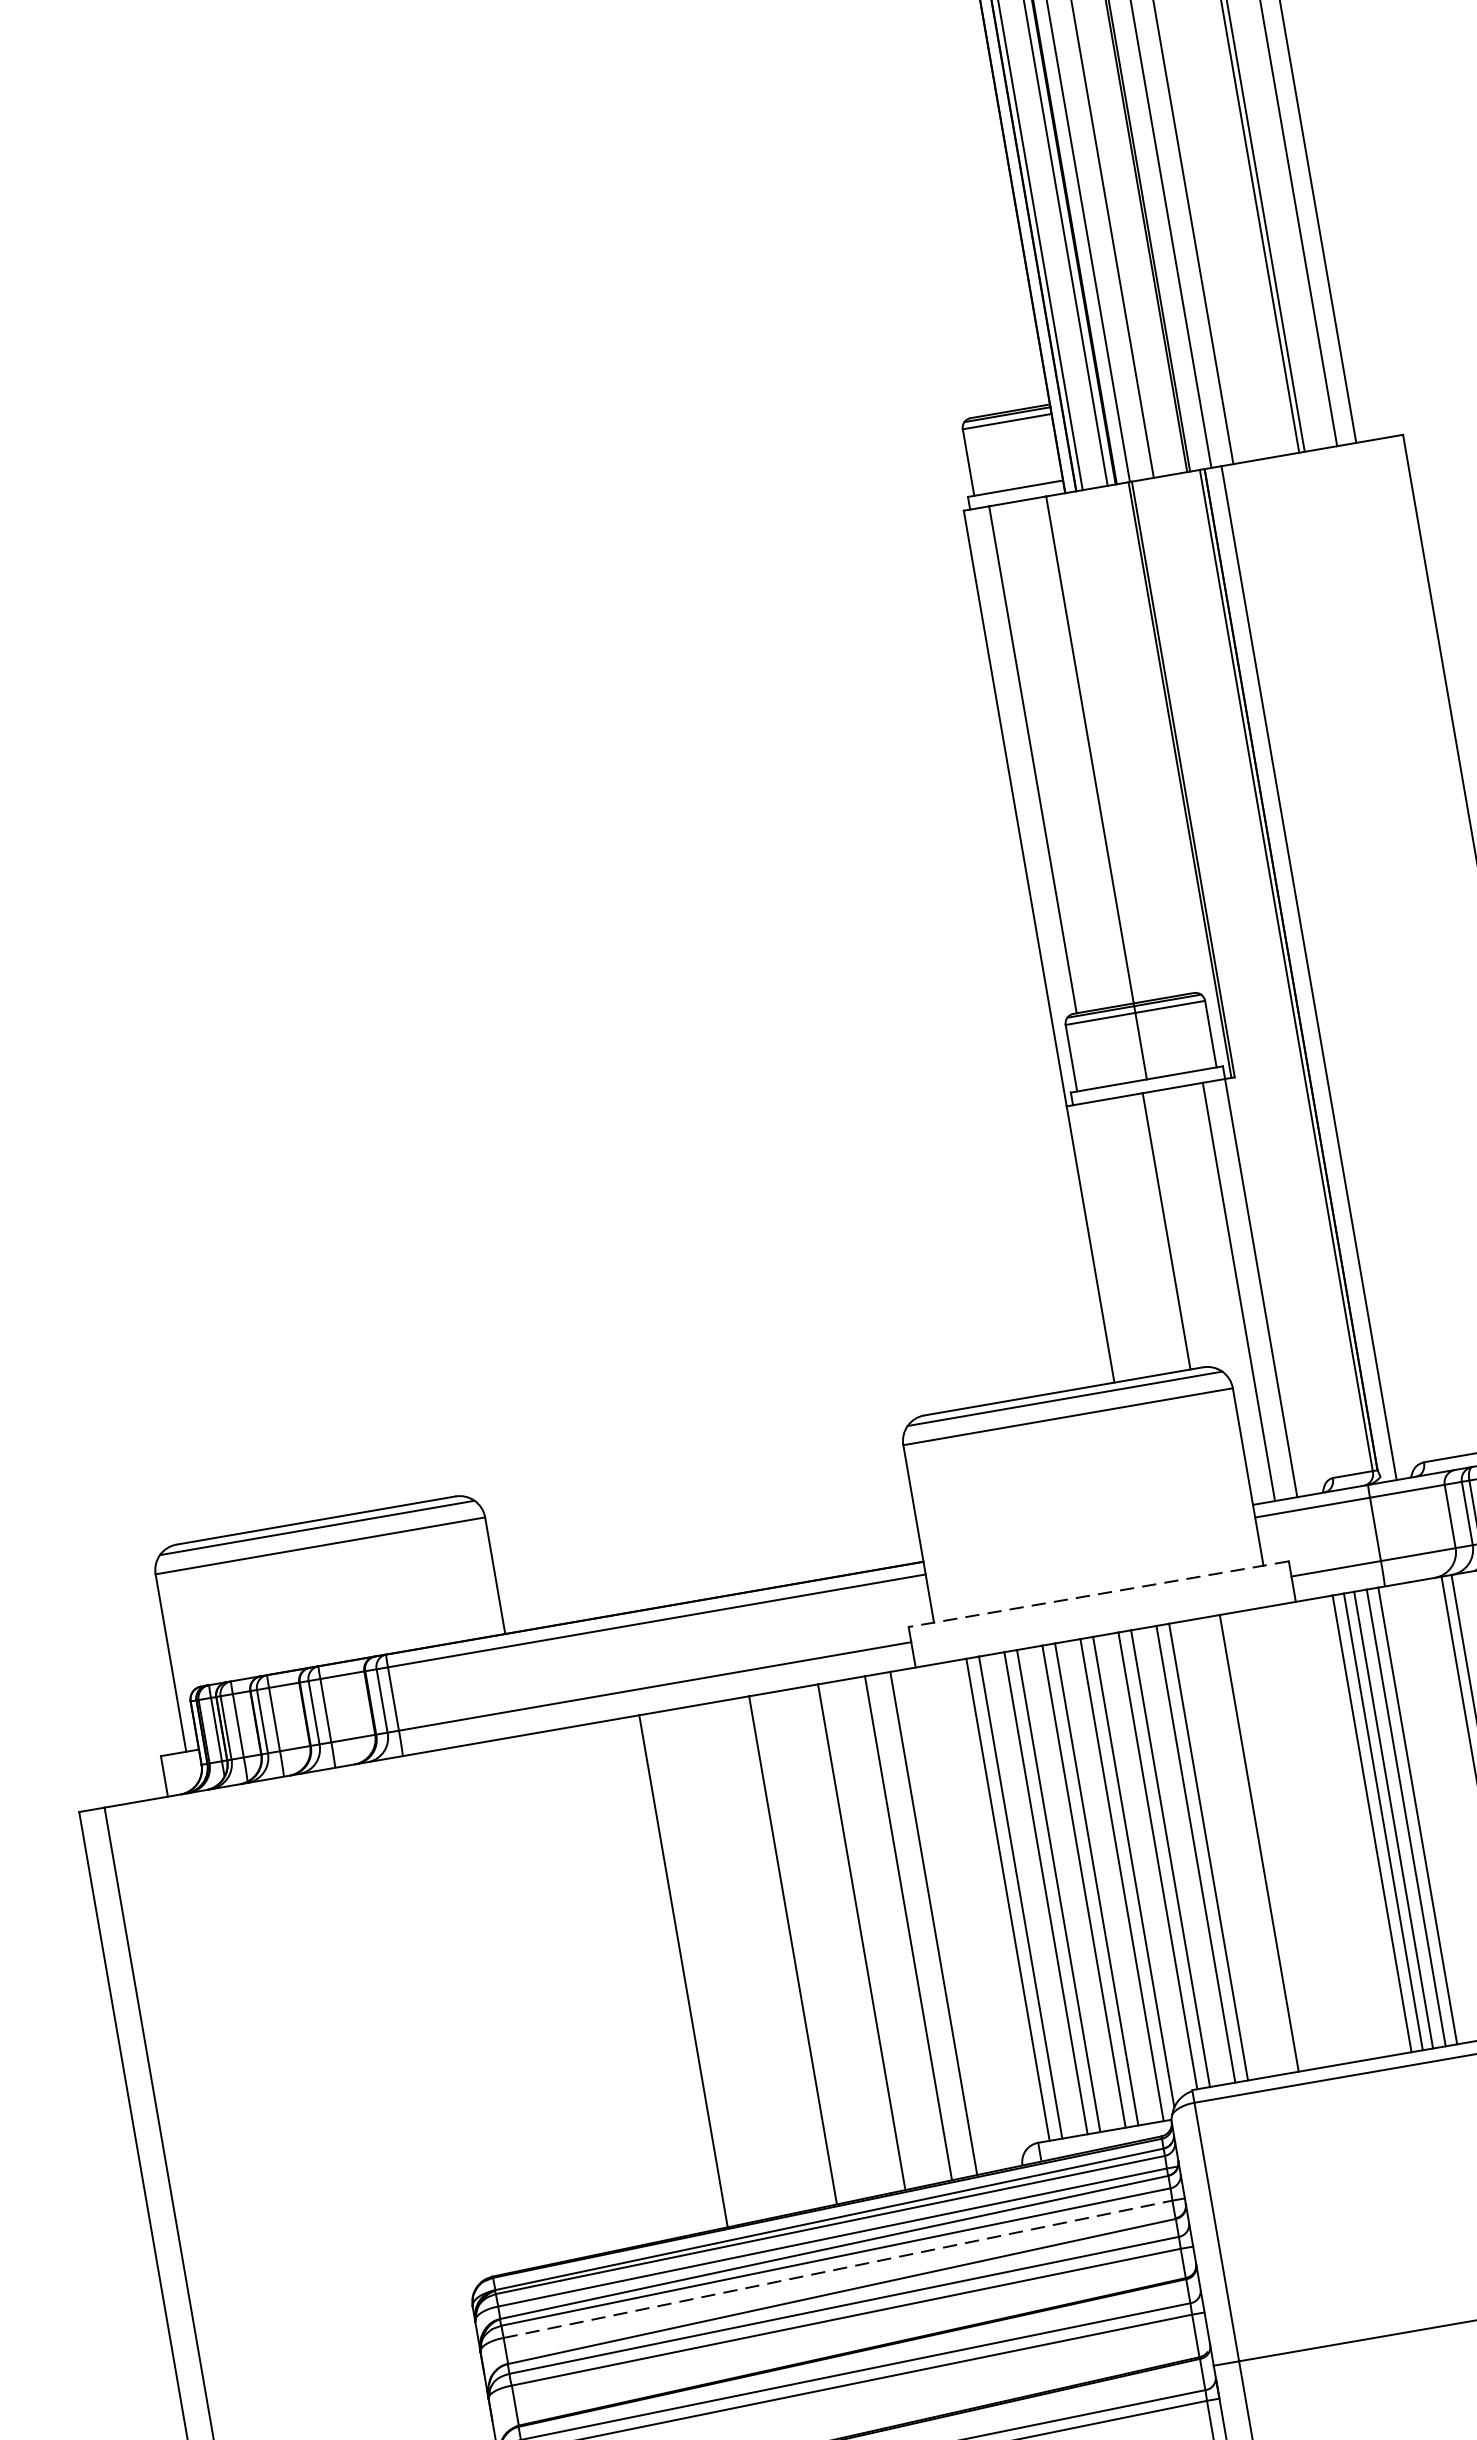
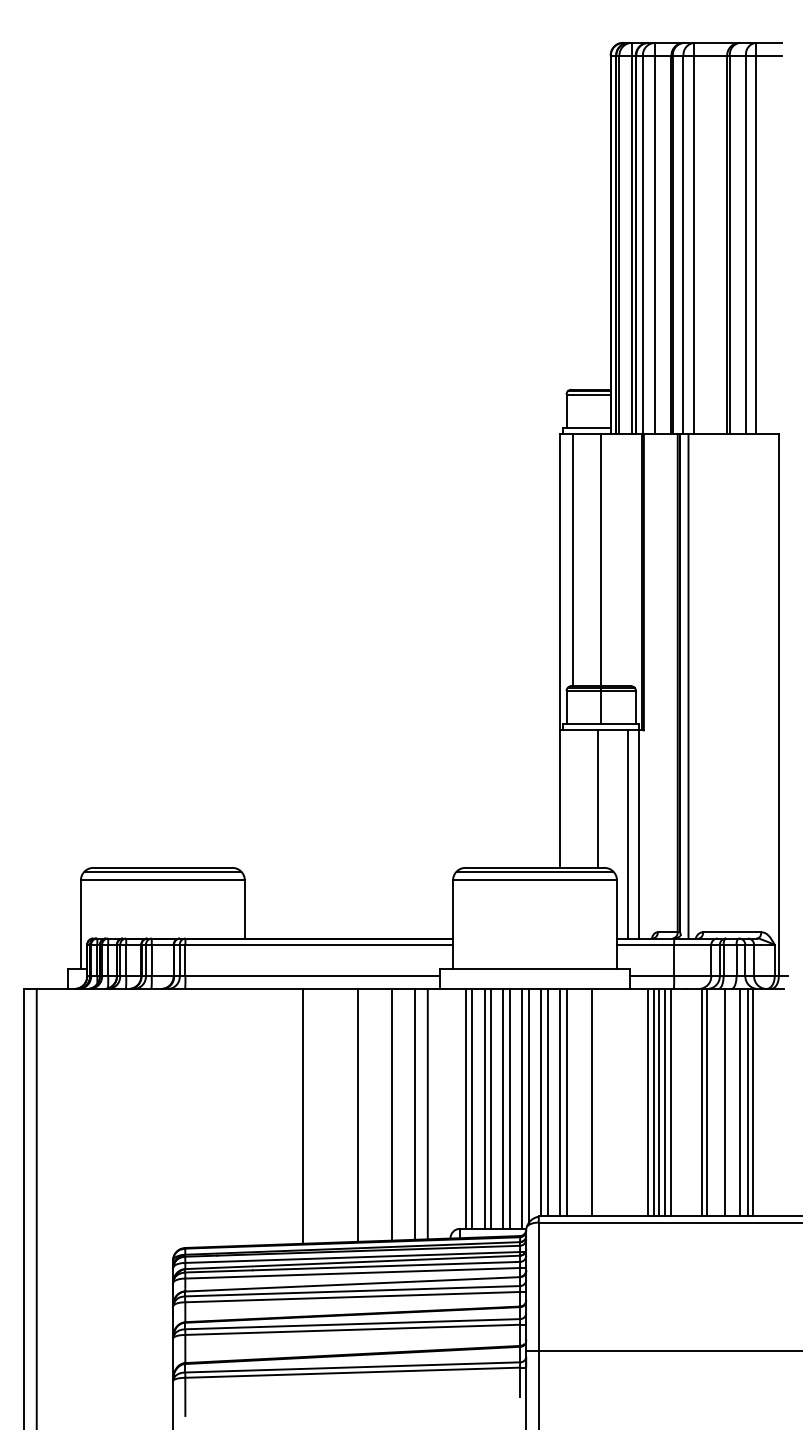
line: (1099, 1593) -> (535, 968), dashed -> solid
line: (839, 2269) -> (353, 1273), dashed -> solid

